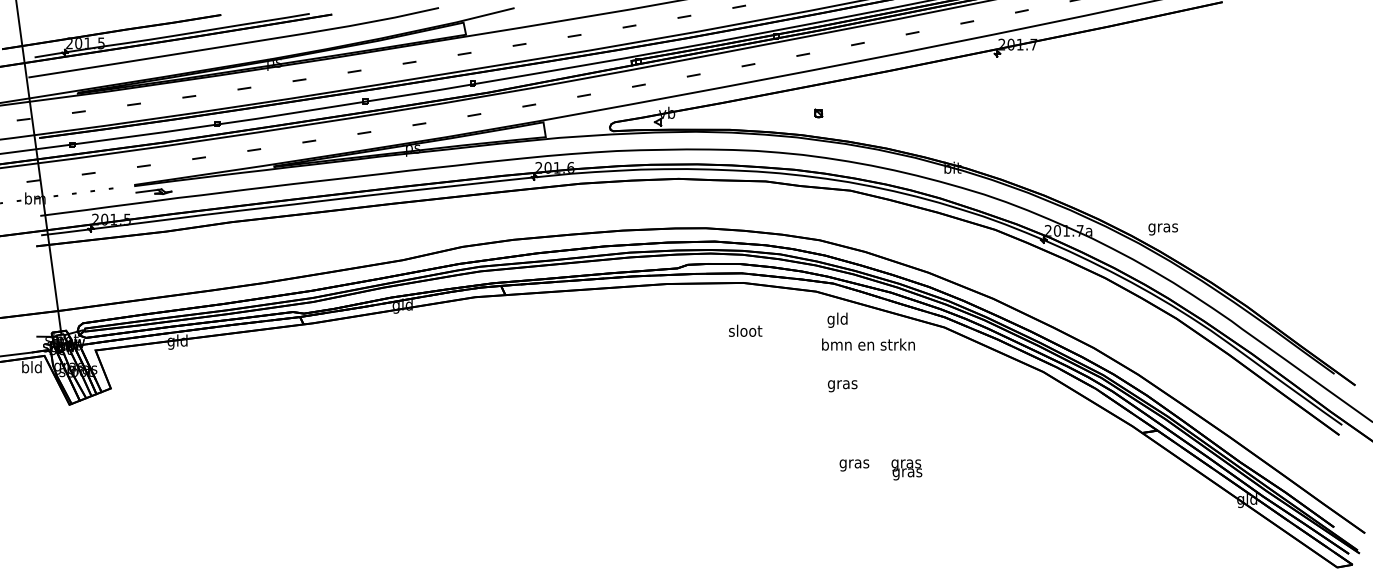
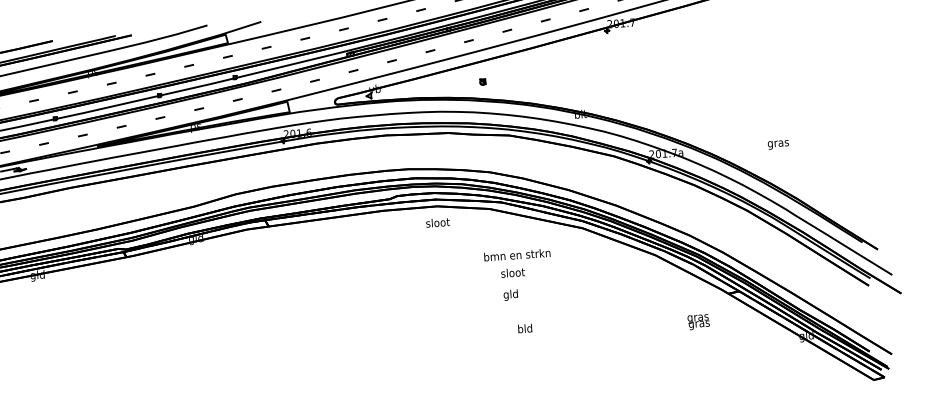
text: (1162, 229) -> (777, 144), moved
text: (837, 319) -> (510, 294), moved
text: (745, 330) -> (437, 222), moved
text: (868, 344) -> (517, 254), moved
text: (842, 384) -> (512, 273), gras -> sloot
text: (854, 463) -> (525, 329), gras -> bld
text: (906, 469) -> (698, 321), moved

